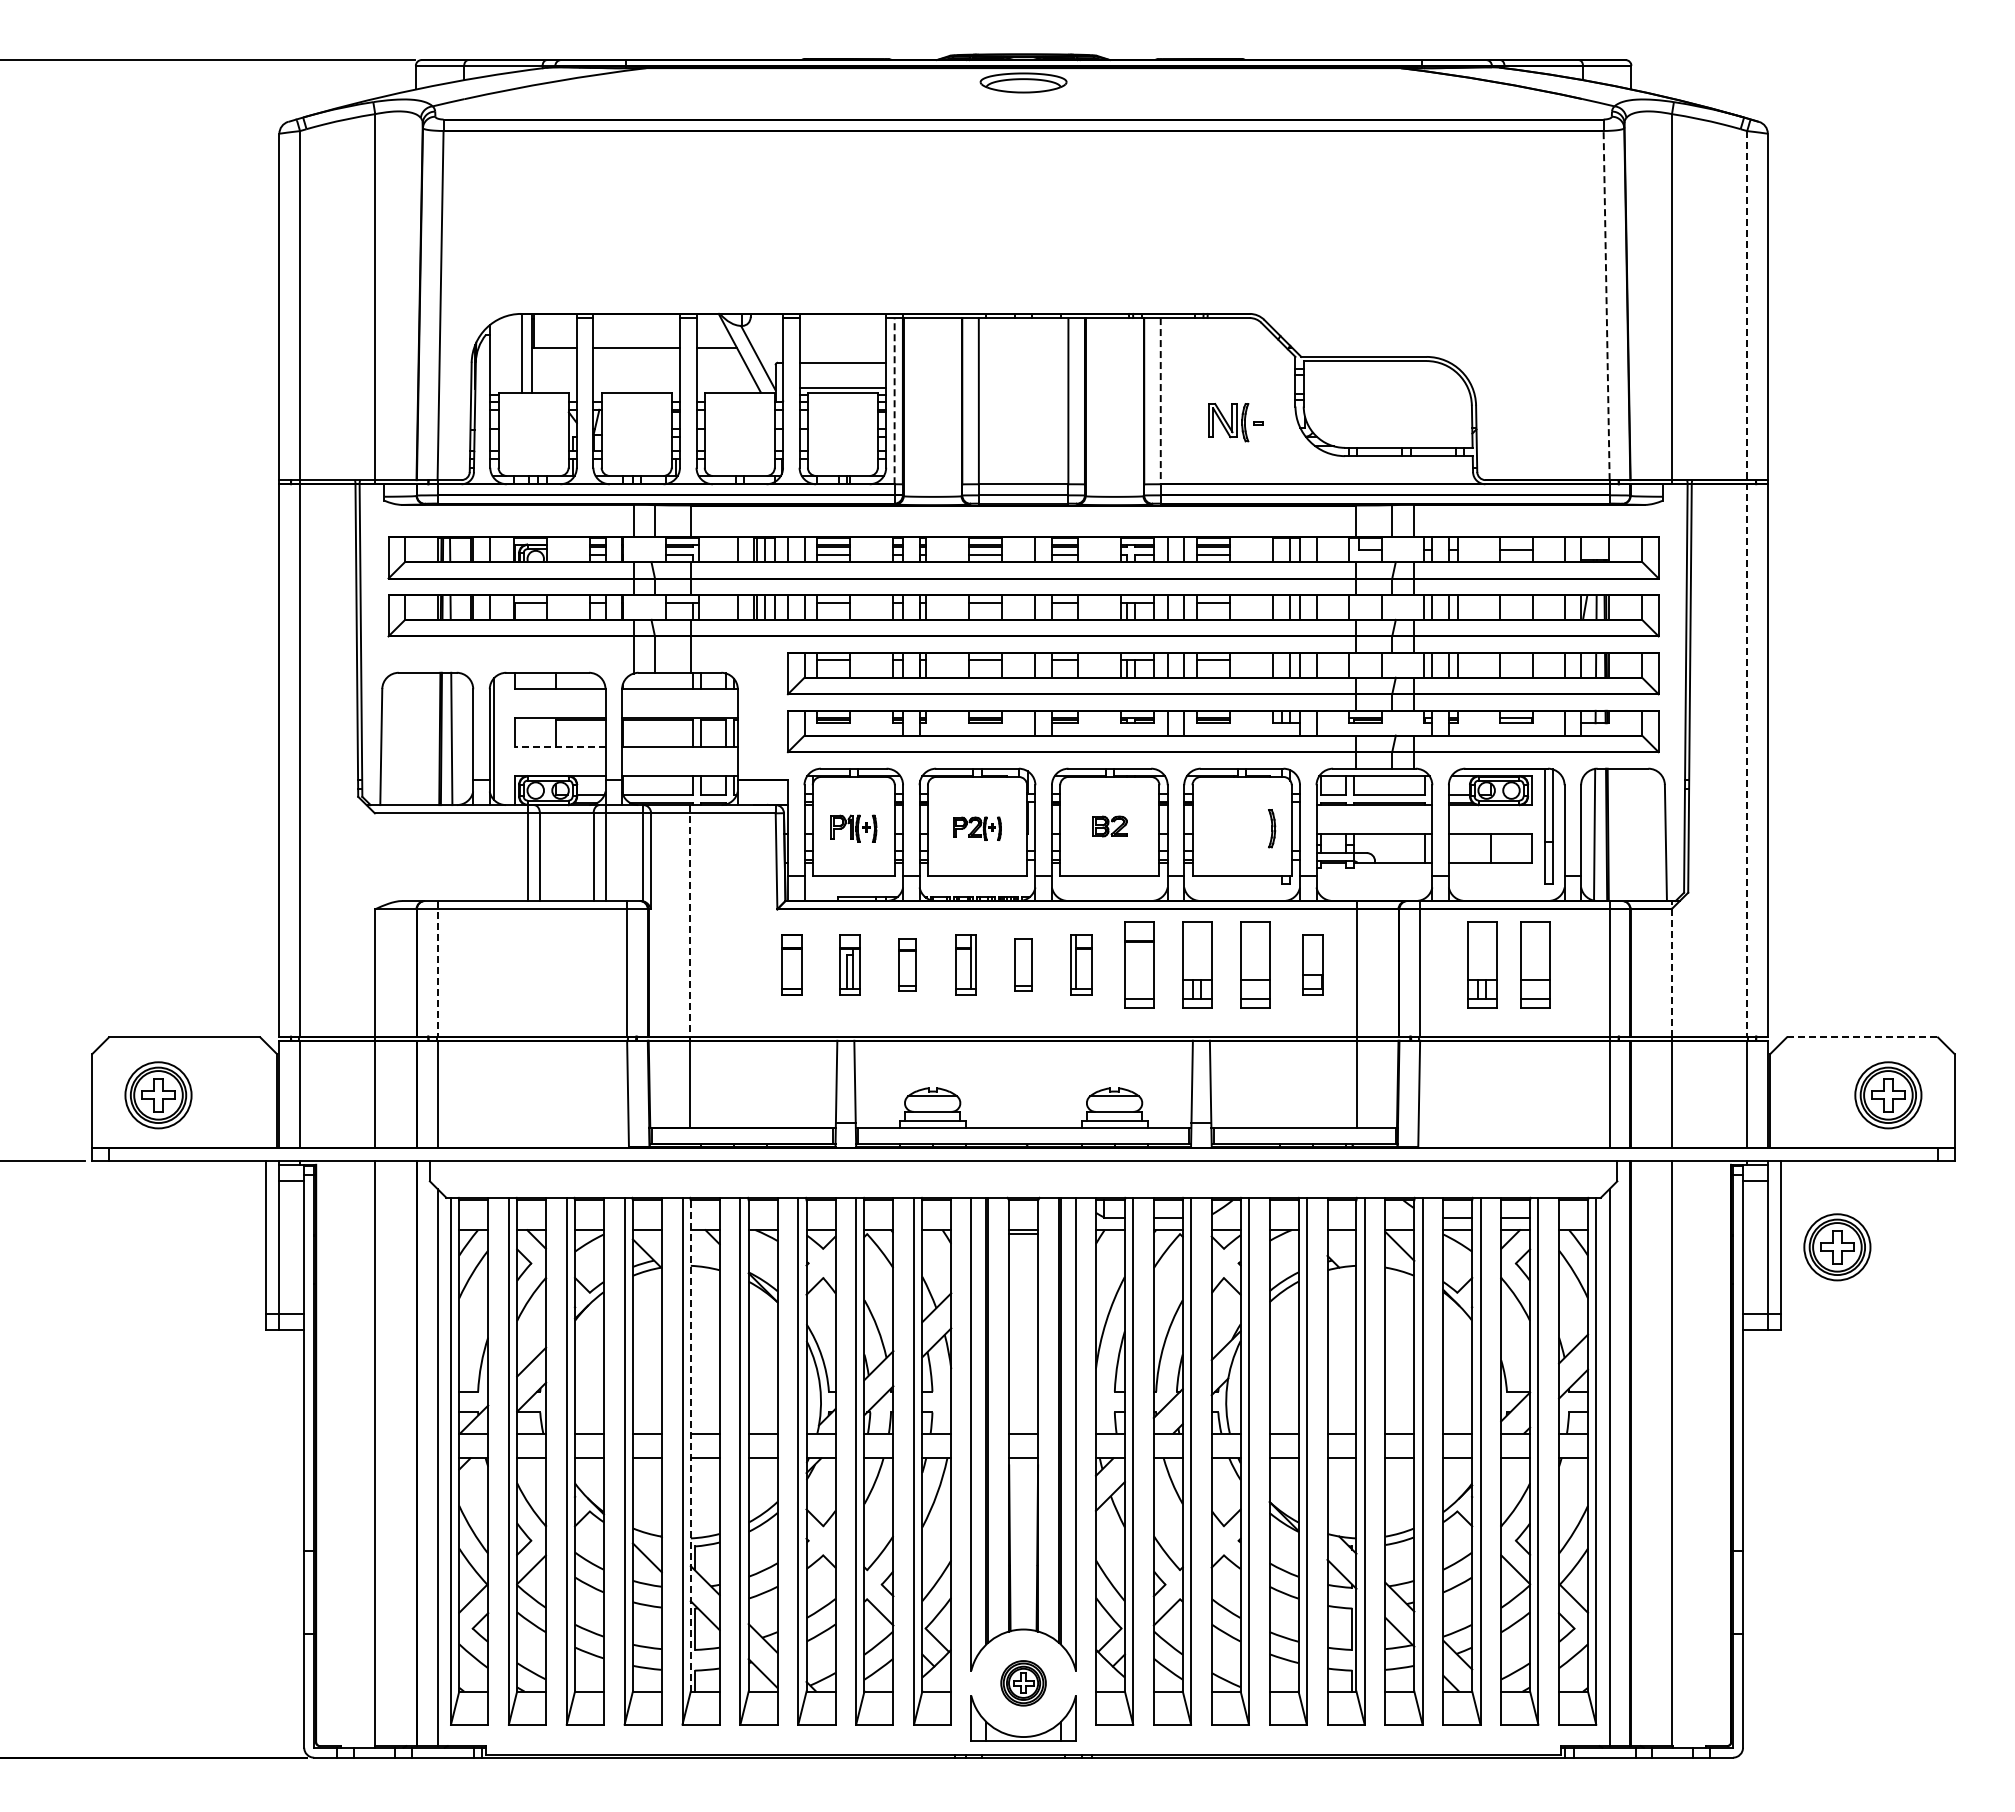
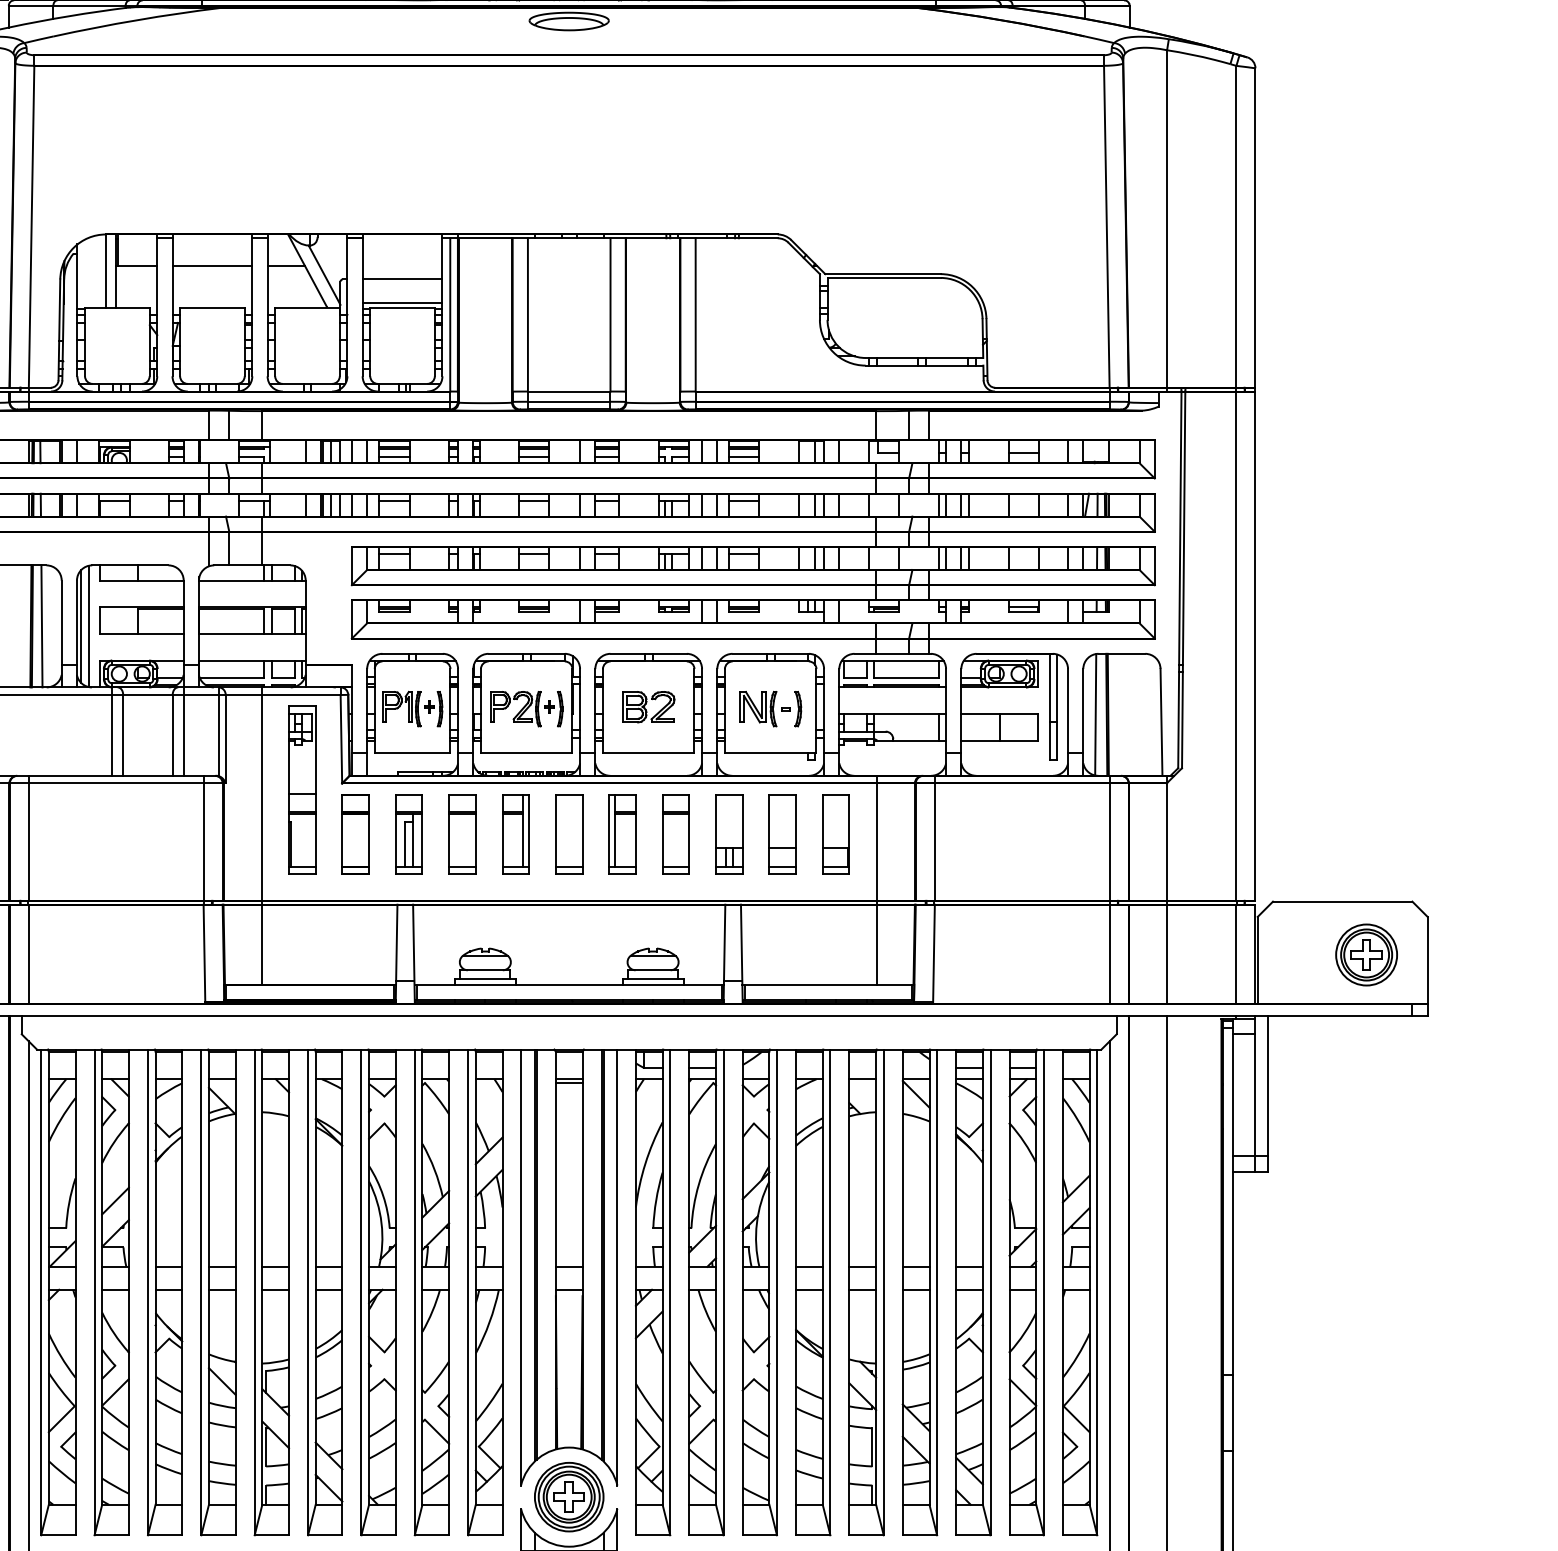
line: (1606, 305) -> (1106, 226), dashed -> solid
line: (894, 400) -> (450, 314), dashed -> solid
line: (1160, 401) -> (695, 315), dashed -> solid
part: (1235, 422) -> (764, 708), moved
line: (1747, 583) -> (1236, 483), dashed -> solid
line: (502, 738) -> (88, 625), added
line: (559, 747) -> (141, 634), dashed -> solid
part: (1109, 826) -> (648, 707), size x1.67
part: (853, 828) -> (412, 708), size x1.43
part: (977, 828) -> (526, 708), size x1.67
part: (734, 916) -> (302, 790), added
line: (690, 920) -> (262, 793), dashed -> solid
part: (792, 964) -> (356, 834), size x1.43
part: (849, 964) -> (408, 834), size x1.43
part: (907, 964) -> (462, 834), size x1.67
part: (965, 964) -> (515, 834), size x1.43
part: (1023, 964) -> (569, 834), size x1.67
part: (1081, 964) -> (622, 834), size x1.43
part: (1313, 964) -> (836, 834), size x1.43
part: (1482, 964) -> (992, 834), removed
part: (1535, 964) -> (1041, 834), removed
line: (437, 968) -> (28, 838), dashed -> solid
line: (1672, 968) -> (1167, 838), dashed -> solid
line: (1862, 1037) -> (1342, 901), dashed -> solid
part: (1837, 1247) -> (1319, 1095), removed
line: (690, 1445) -> (262, 1277), dashed -> solid
part: (1023, 1683) -> (569, 1497), size x1.67

